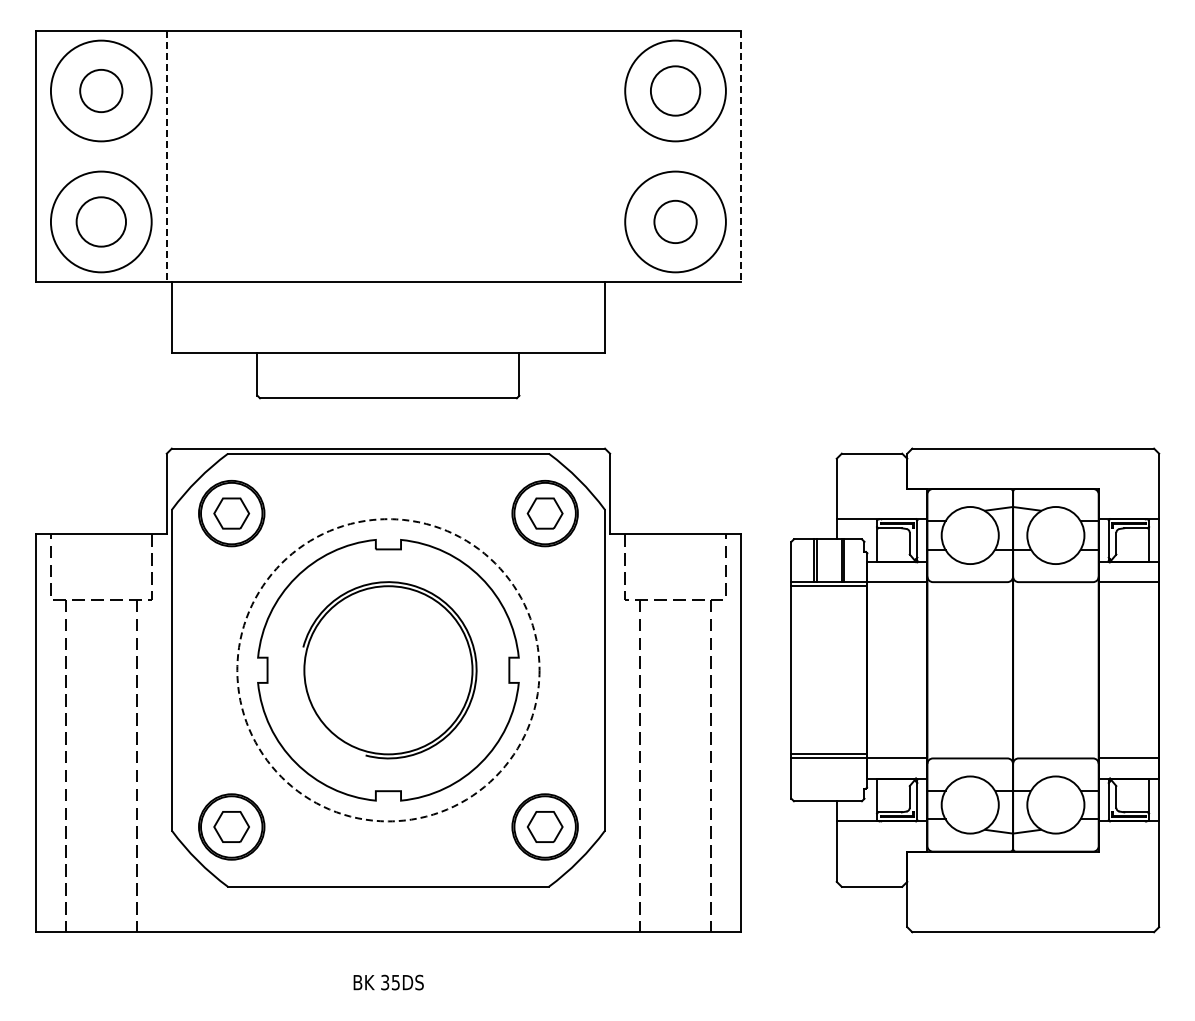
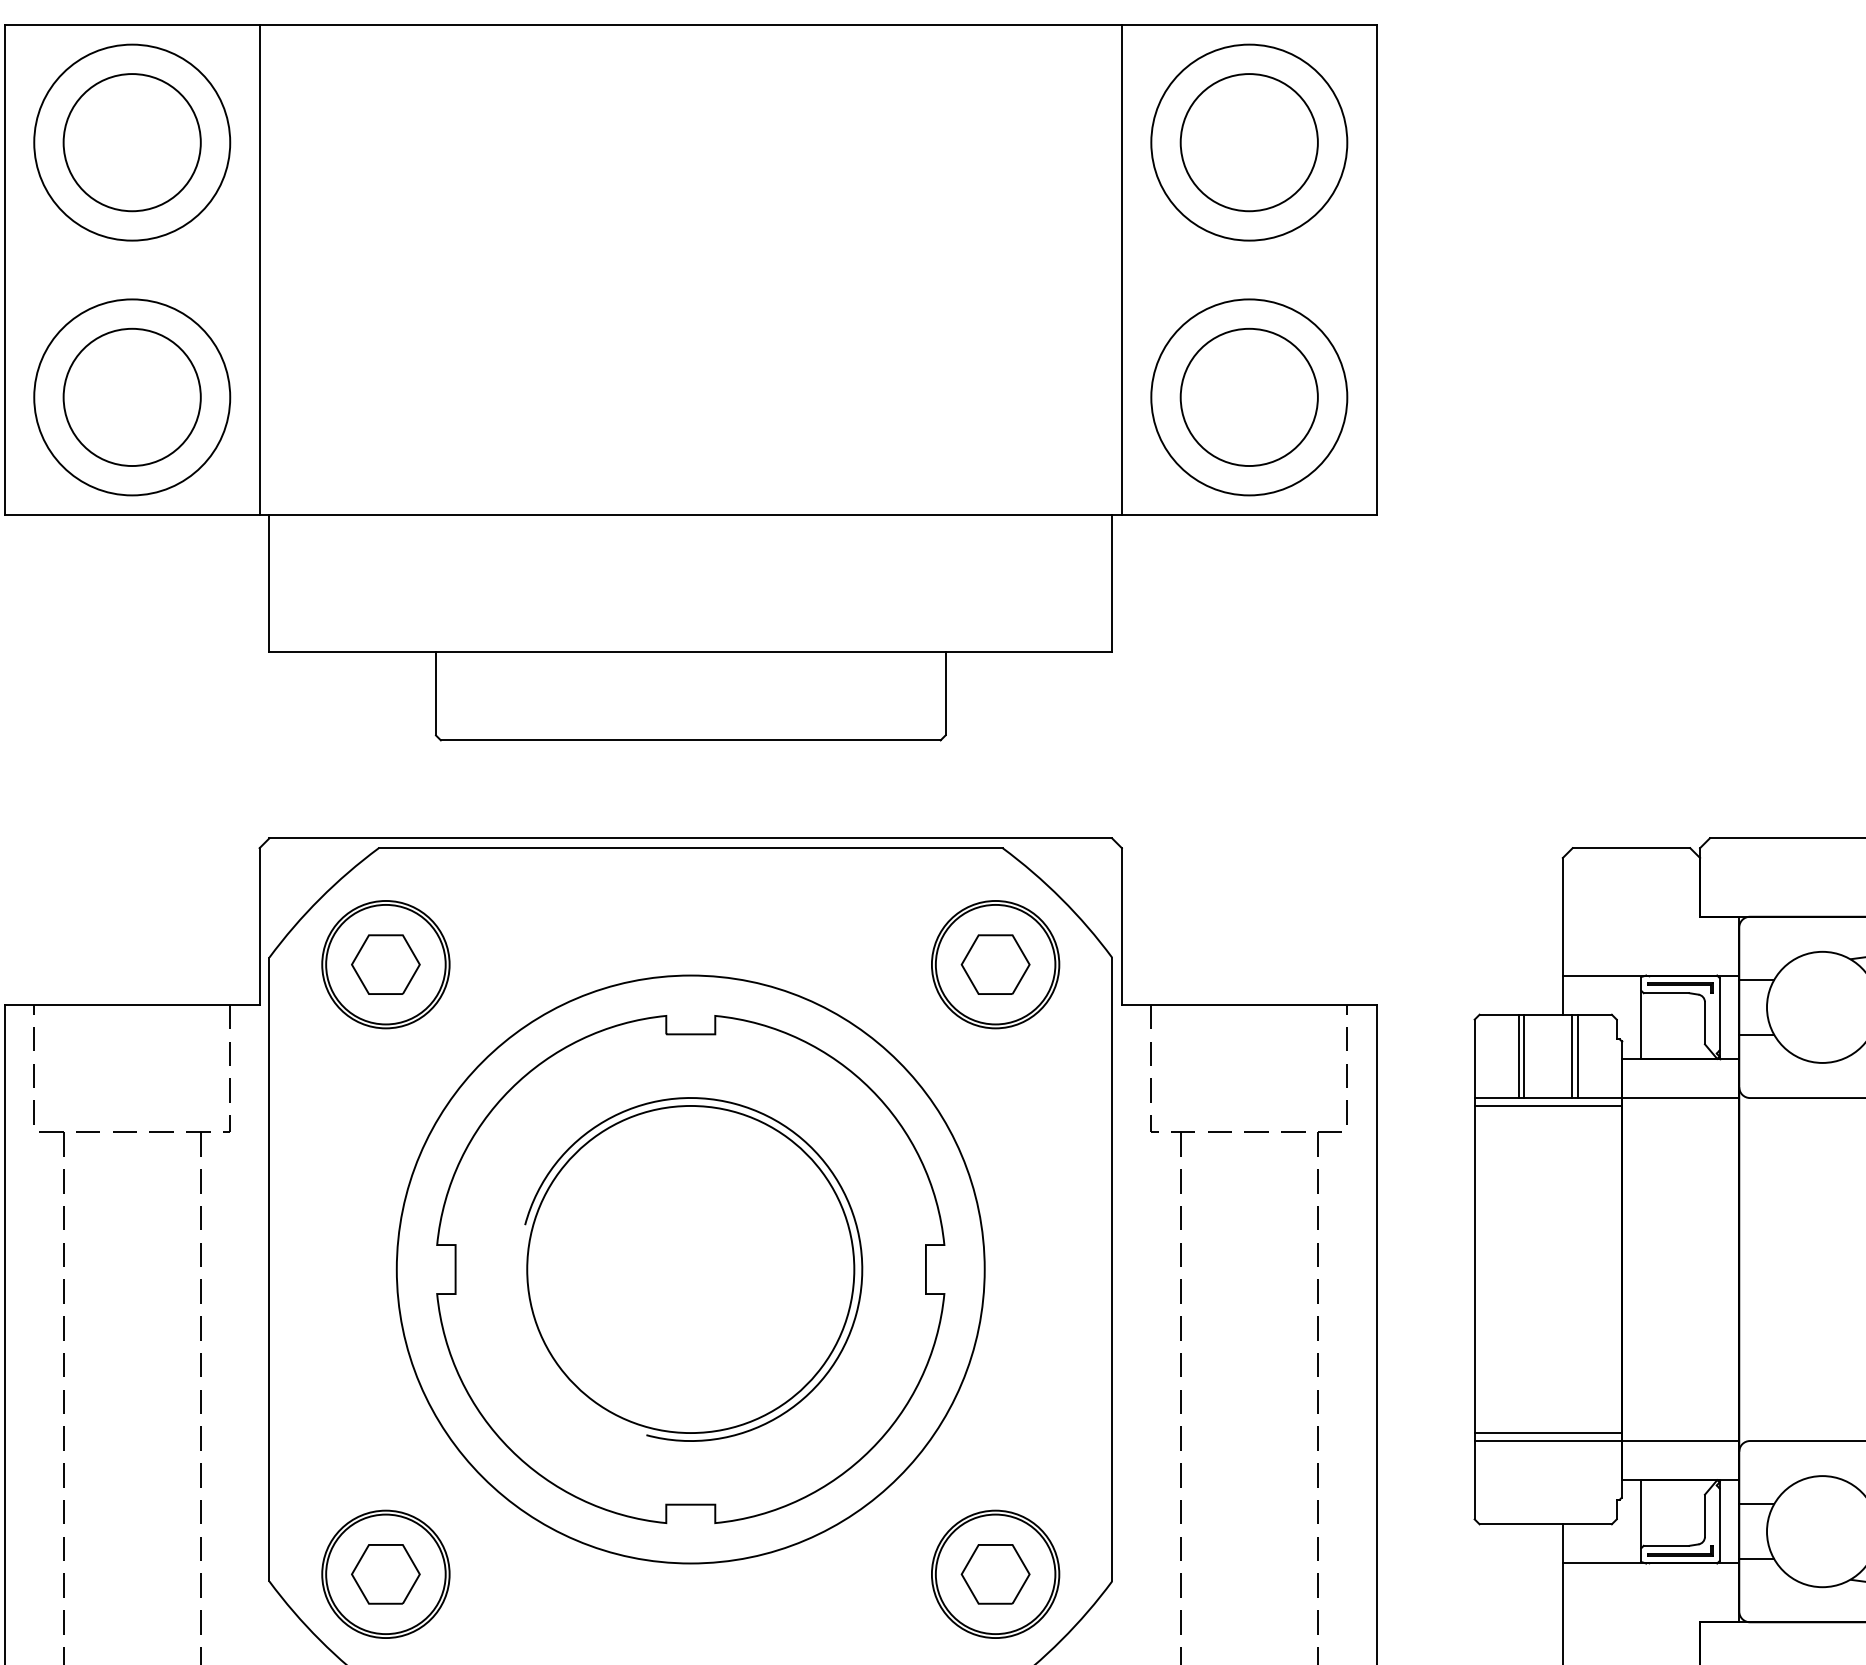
circle: (101, 90) -> (132, 141), size x1.67
circle: (675, 90) -> (1249, 141), size x1.43
line: (166, 156) -> (259, 270), dashed -> solid
line: (610, 156) -> (1122, 270), added
line: (741, 156) -> (1377, 270), dashed -> solid
circle: (101, 221) -> (132, 396), size x1.43
circle: (675, 221) -> (1249, 396), size x1.67
circle: (388, 670) -> (690, 1269), dashed -> solid

